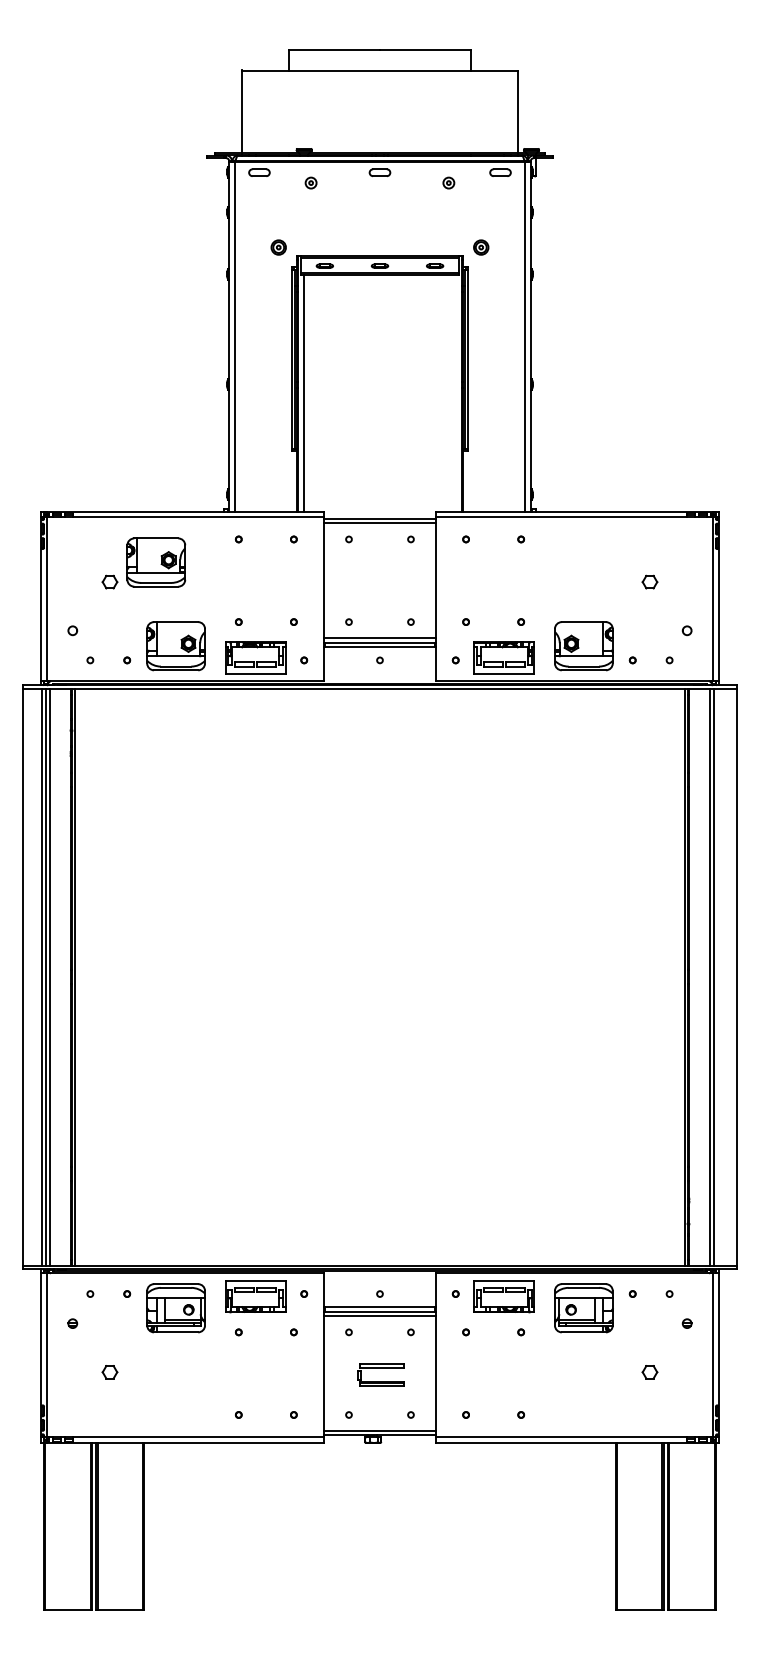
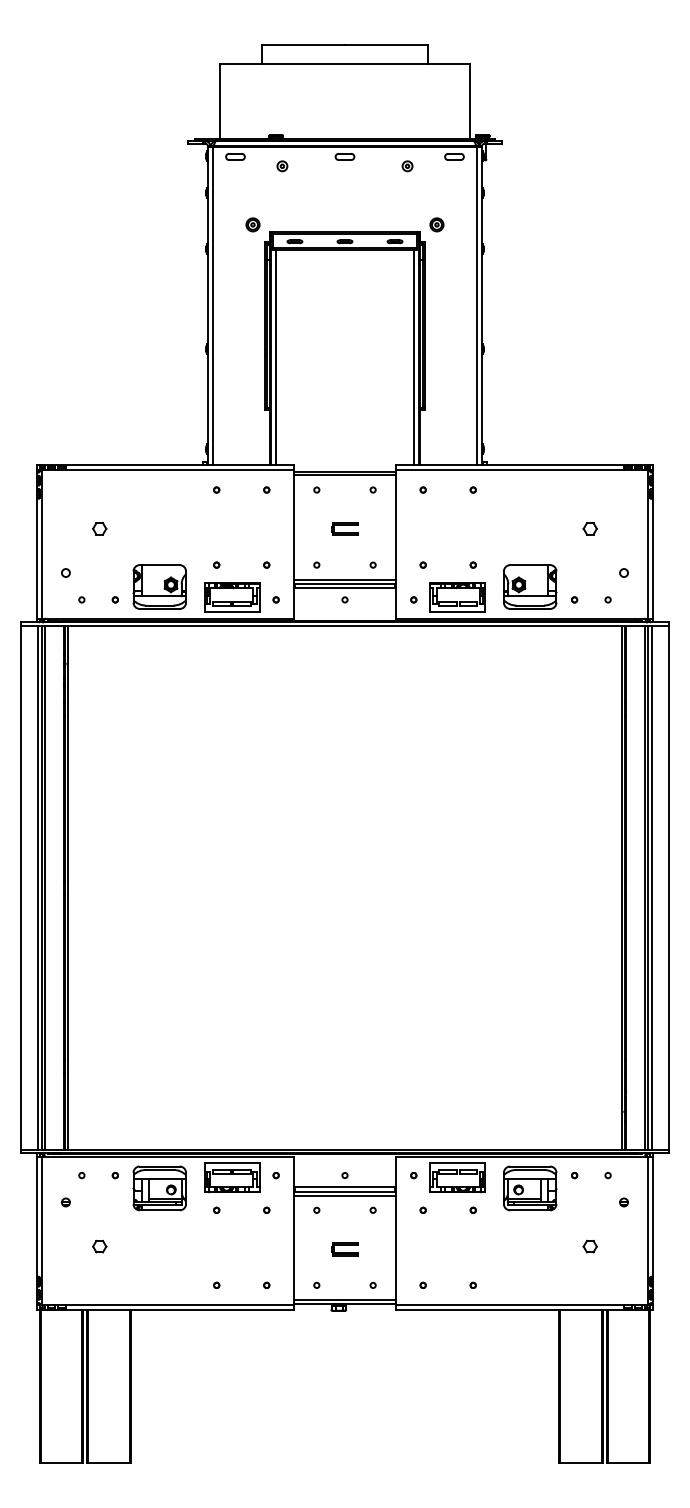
line: (456, 393) -> (414, 357), added
part: (155, 561) -> (141, 510), removed
part: (379, 581) -> (344, 528), added
line: (718, 976) -> (652, 887), added
part: (379, 1375) -> (344, 1249), size x0.62

